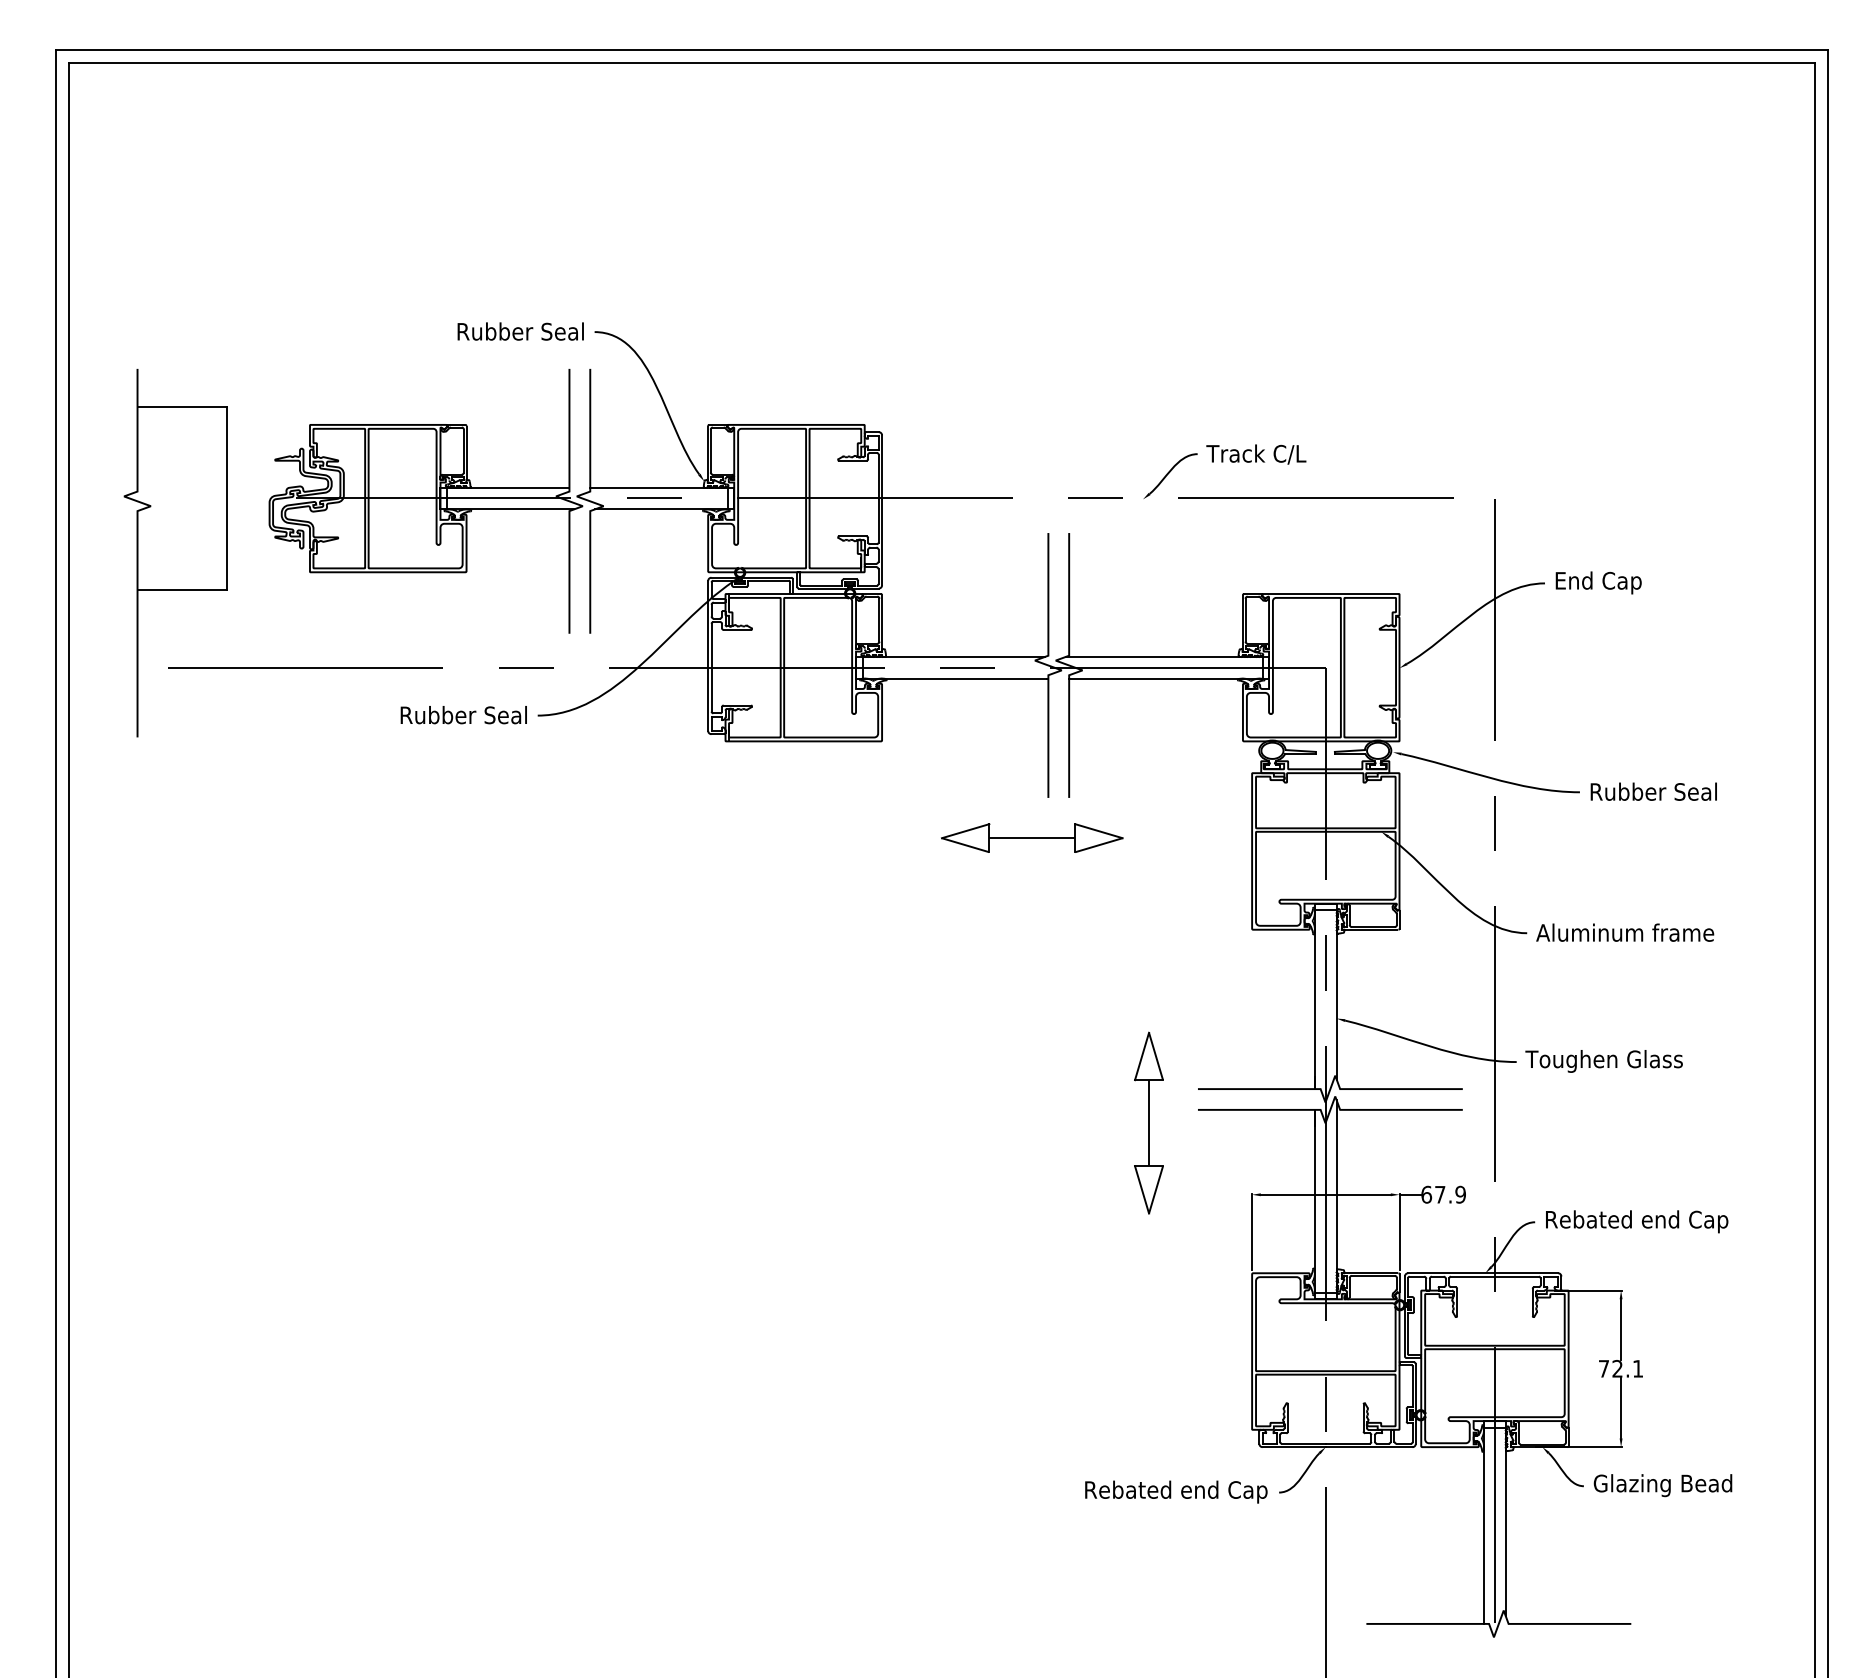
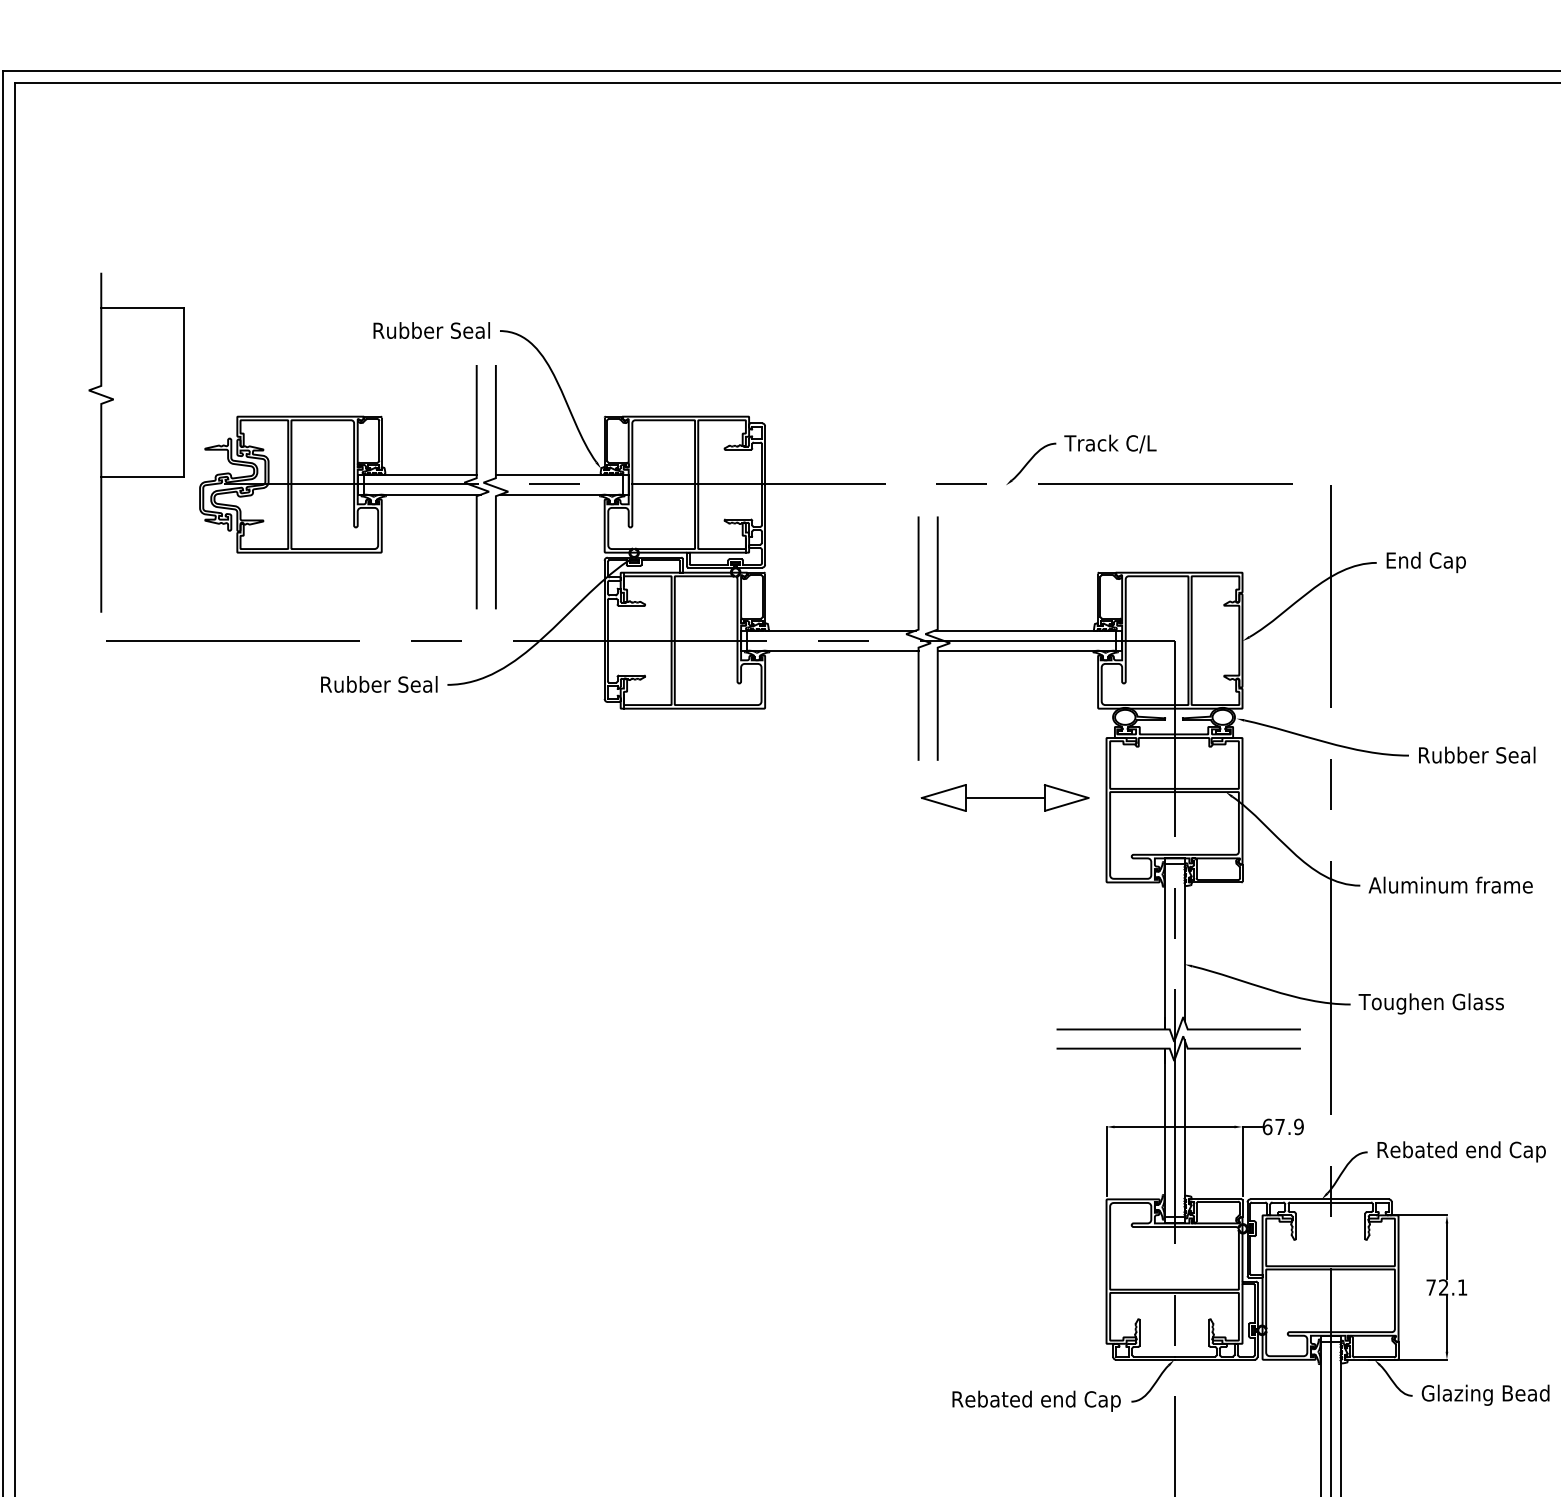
part: (175, 553) -> (136, 443), moved
part: (1032, 837) -> (1005, 797), moved
part: (1148, 1122) -> (1010, 1060), removed

